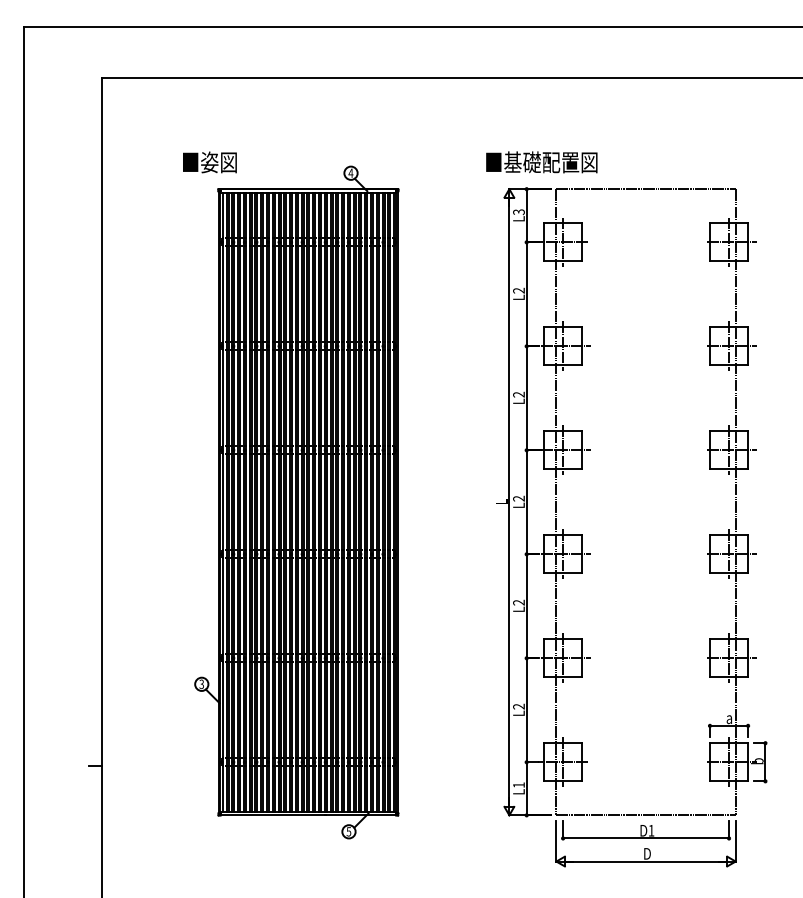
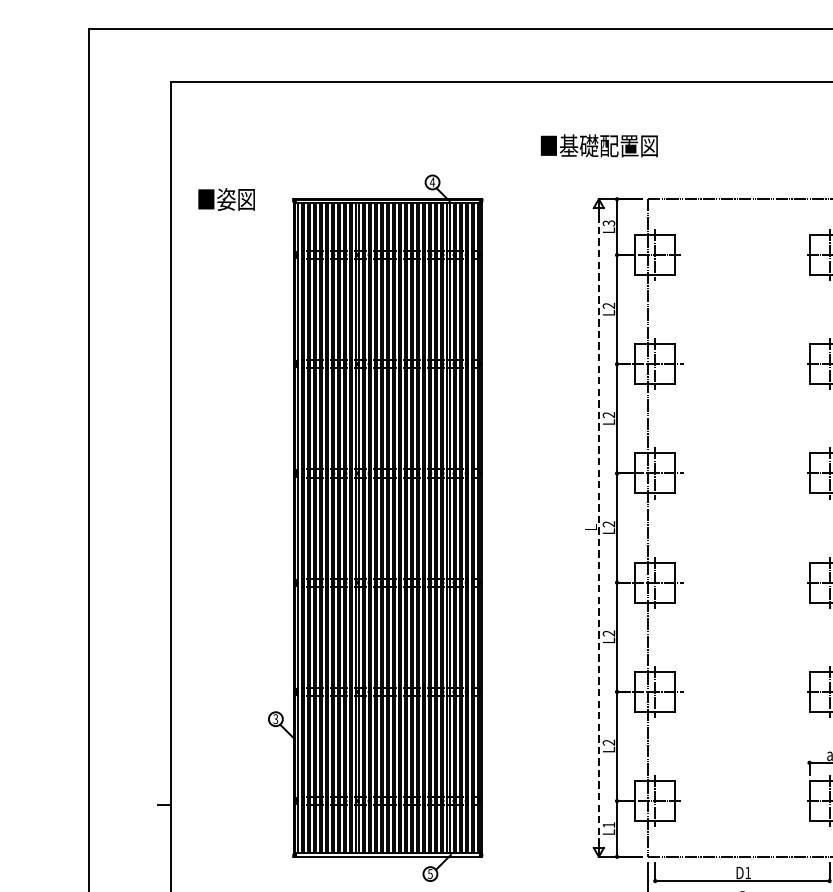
text: (209, 162) -> (226, 199), moved
text: (541, 162) -> (599, 145), moved
line: (509, 501) -> (599, 527), solid -> dashed

